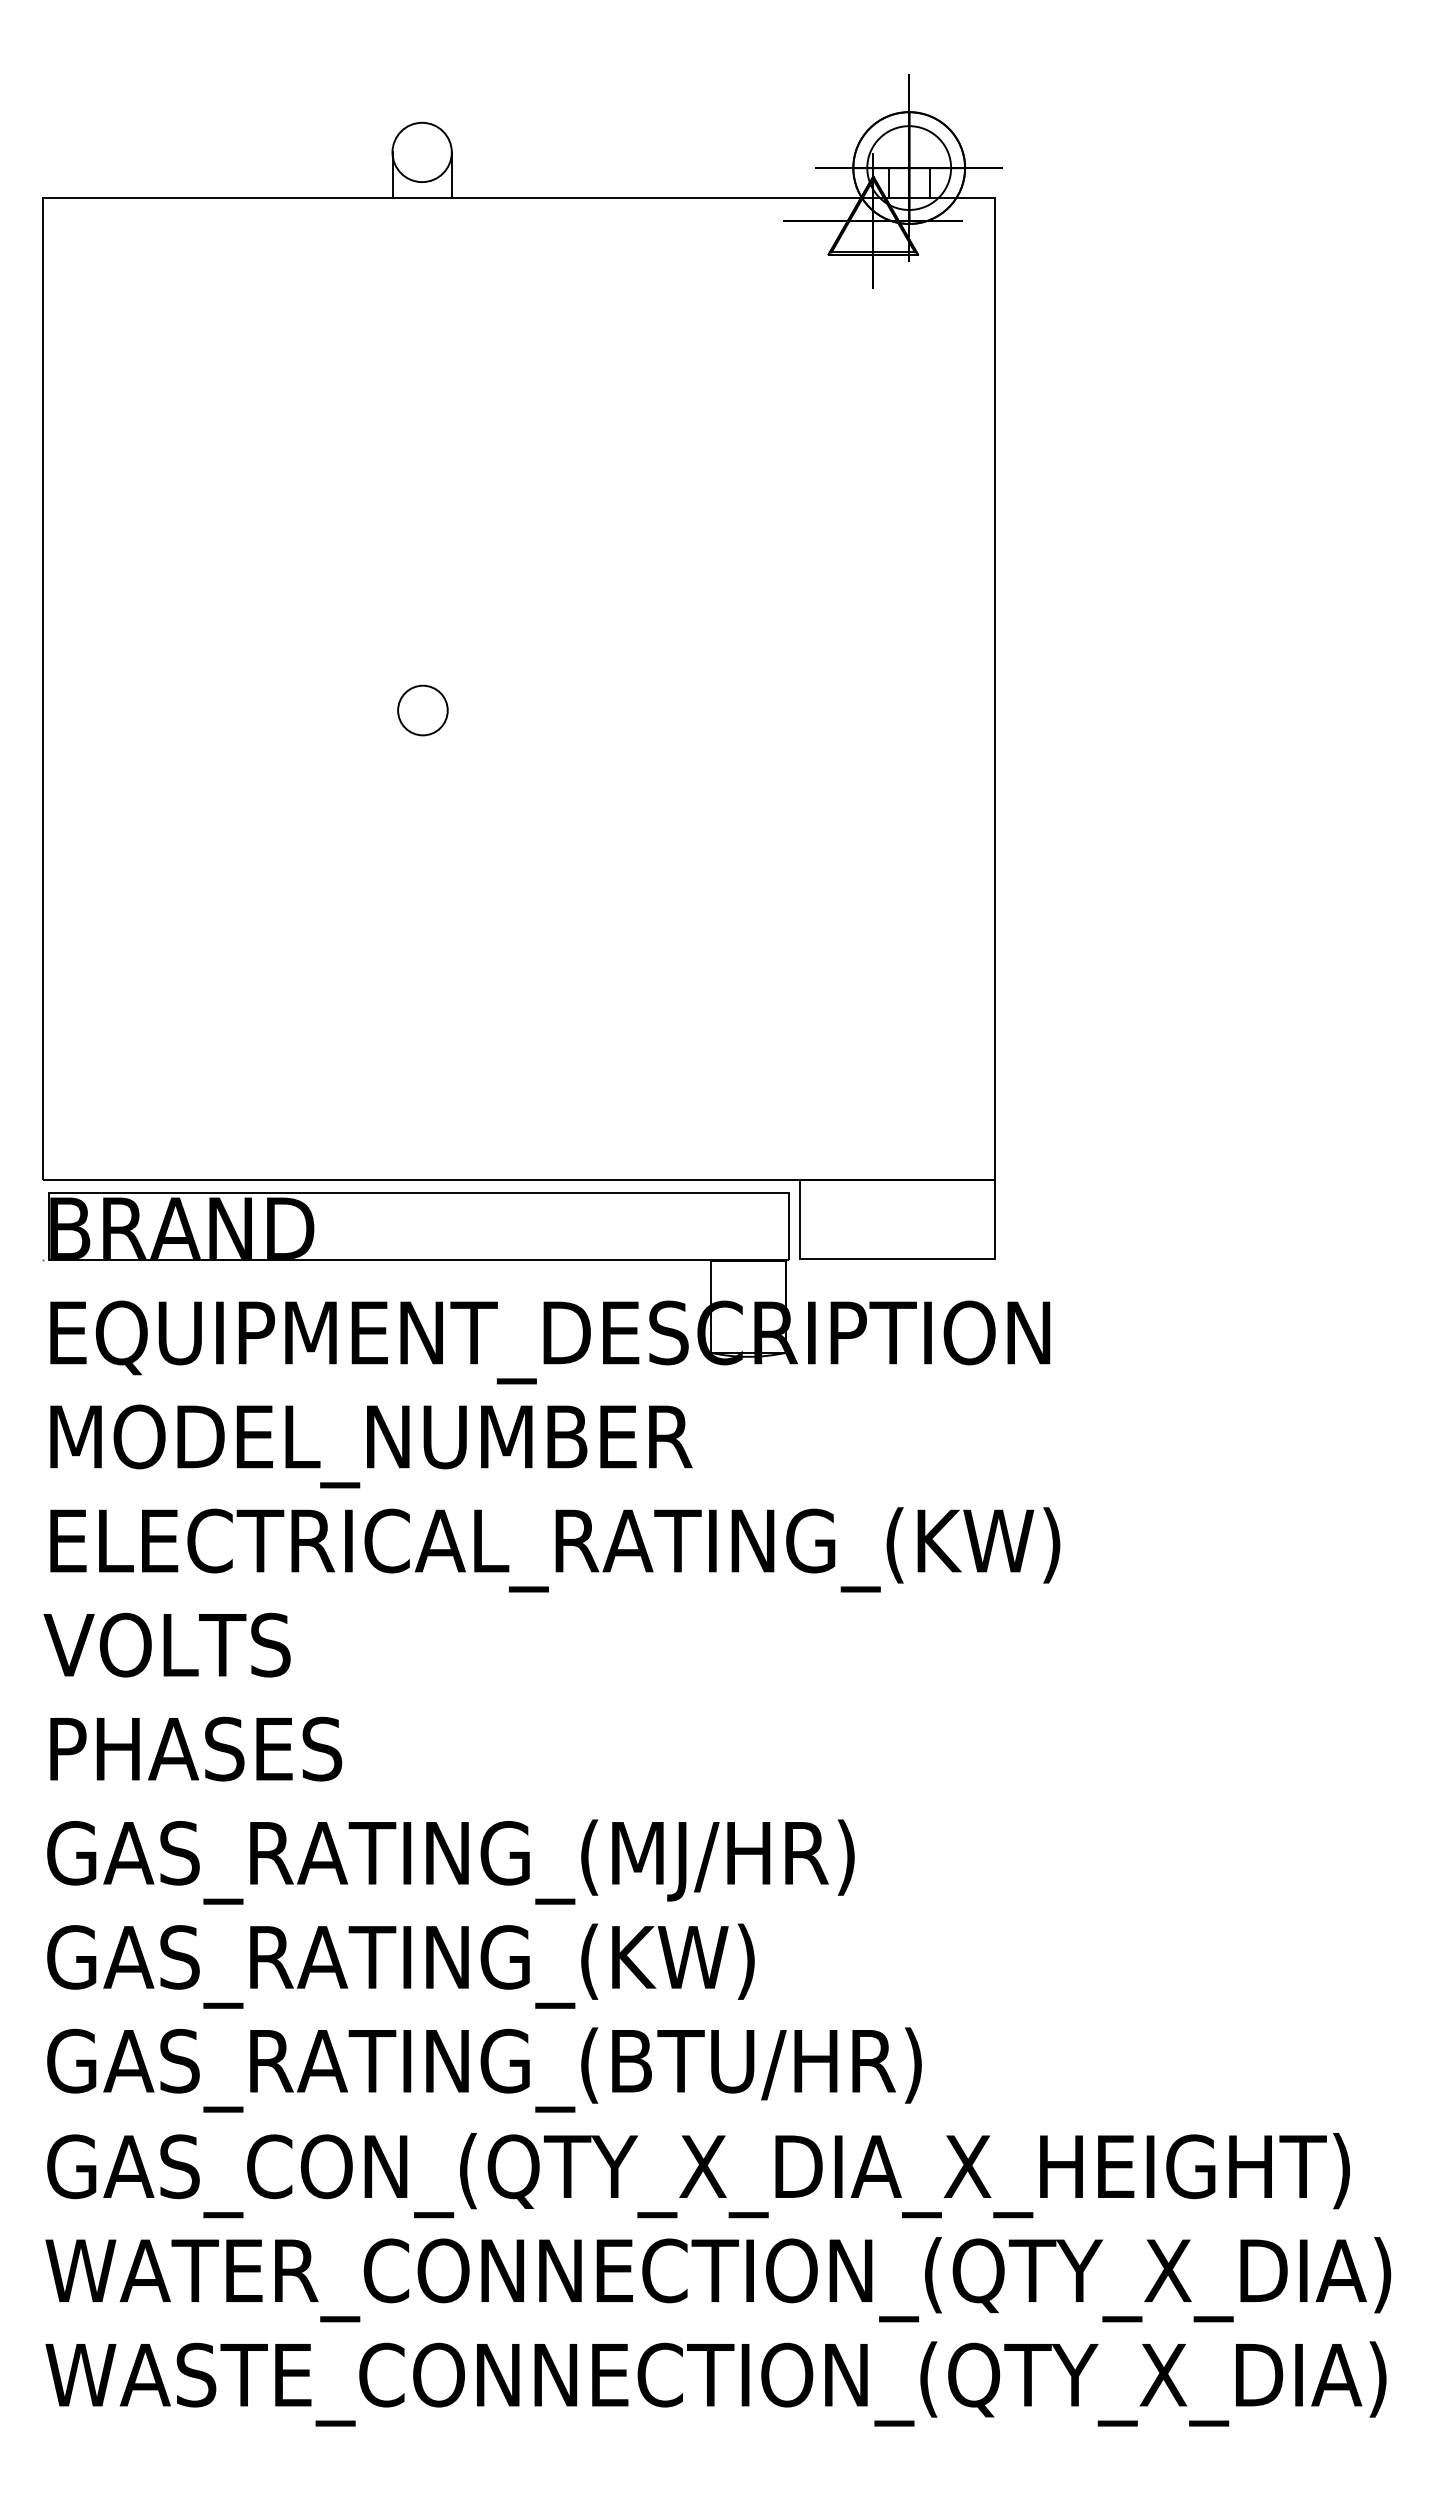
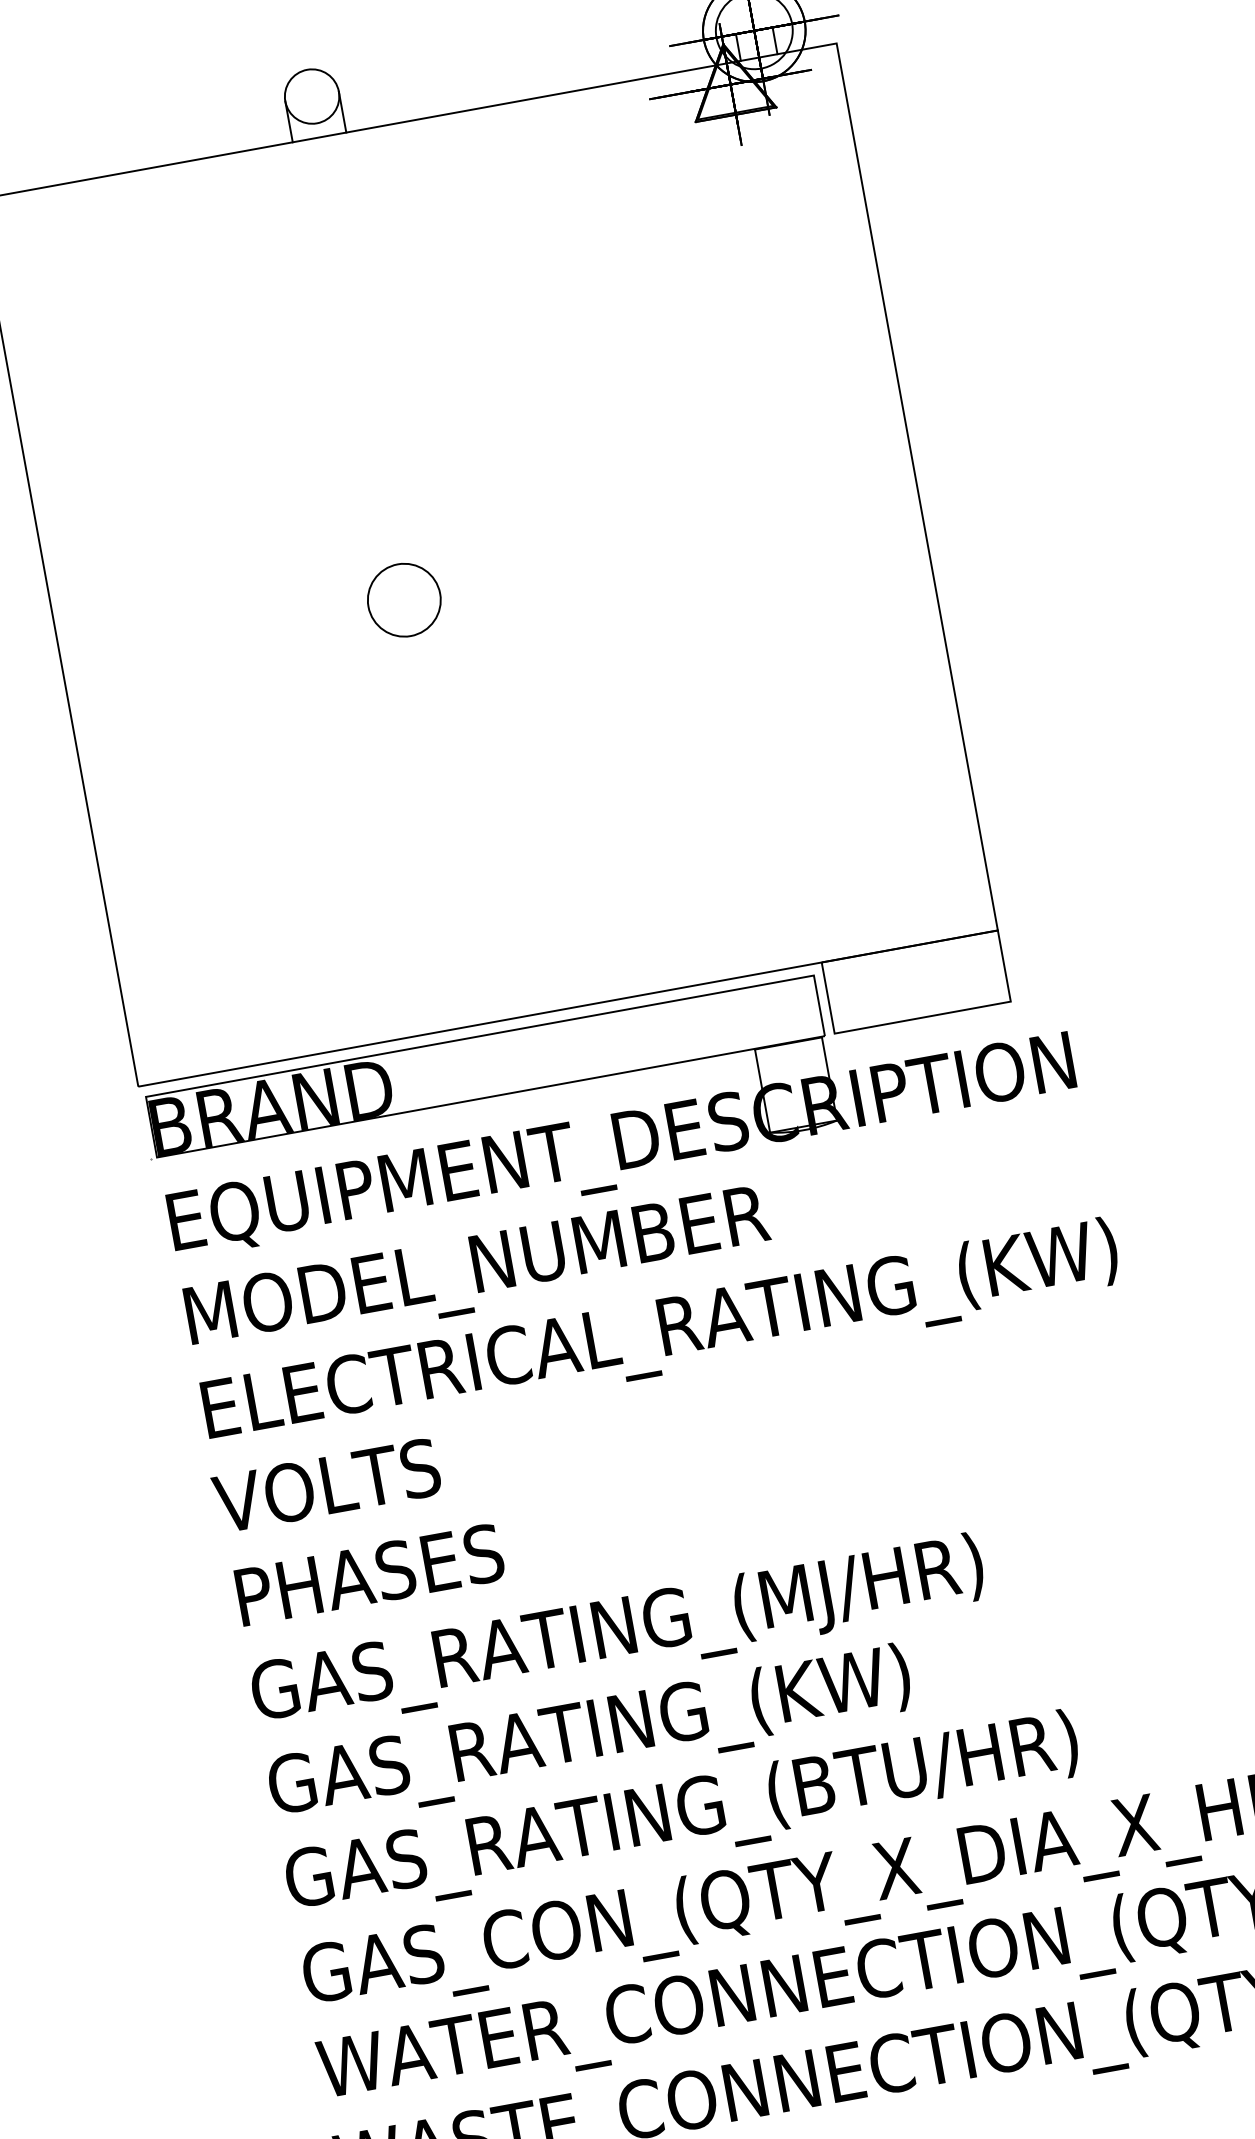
circle: (422, 710) -> (403, 600), size x1.6

